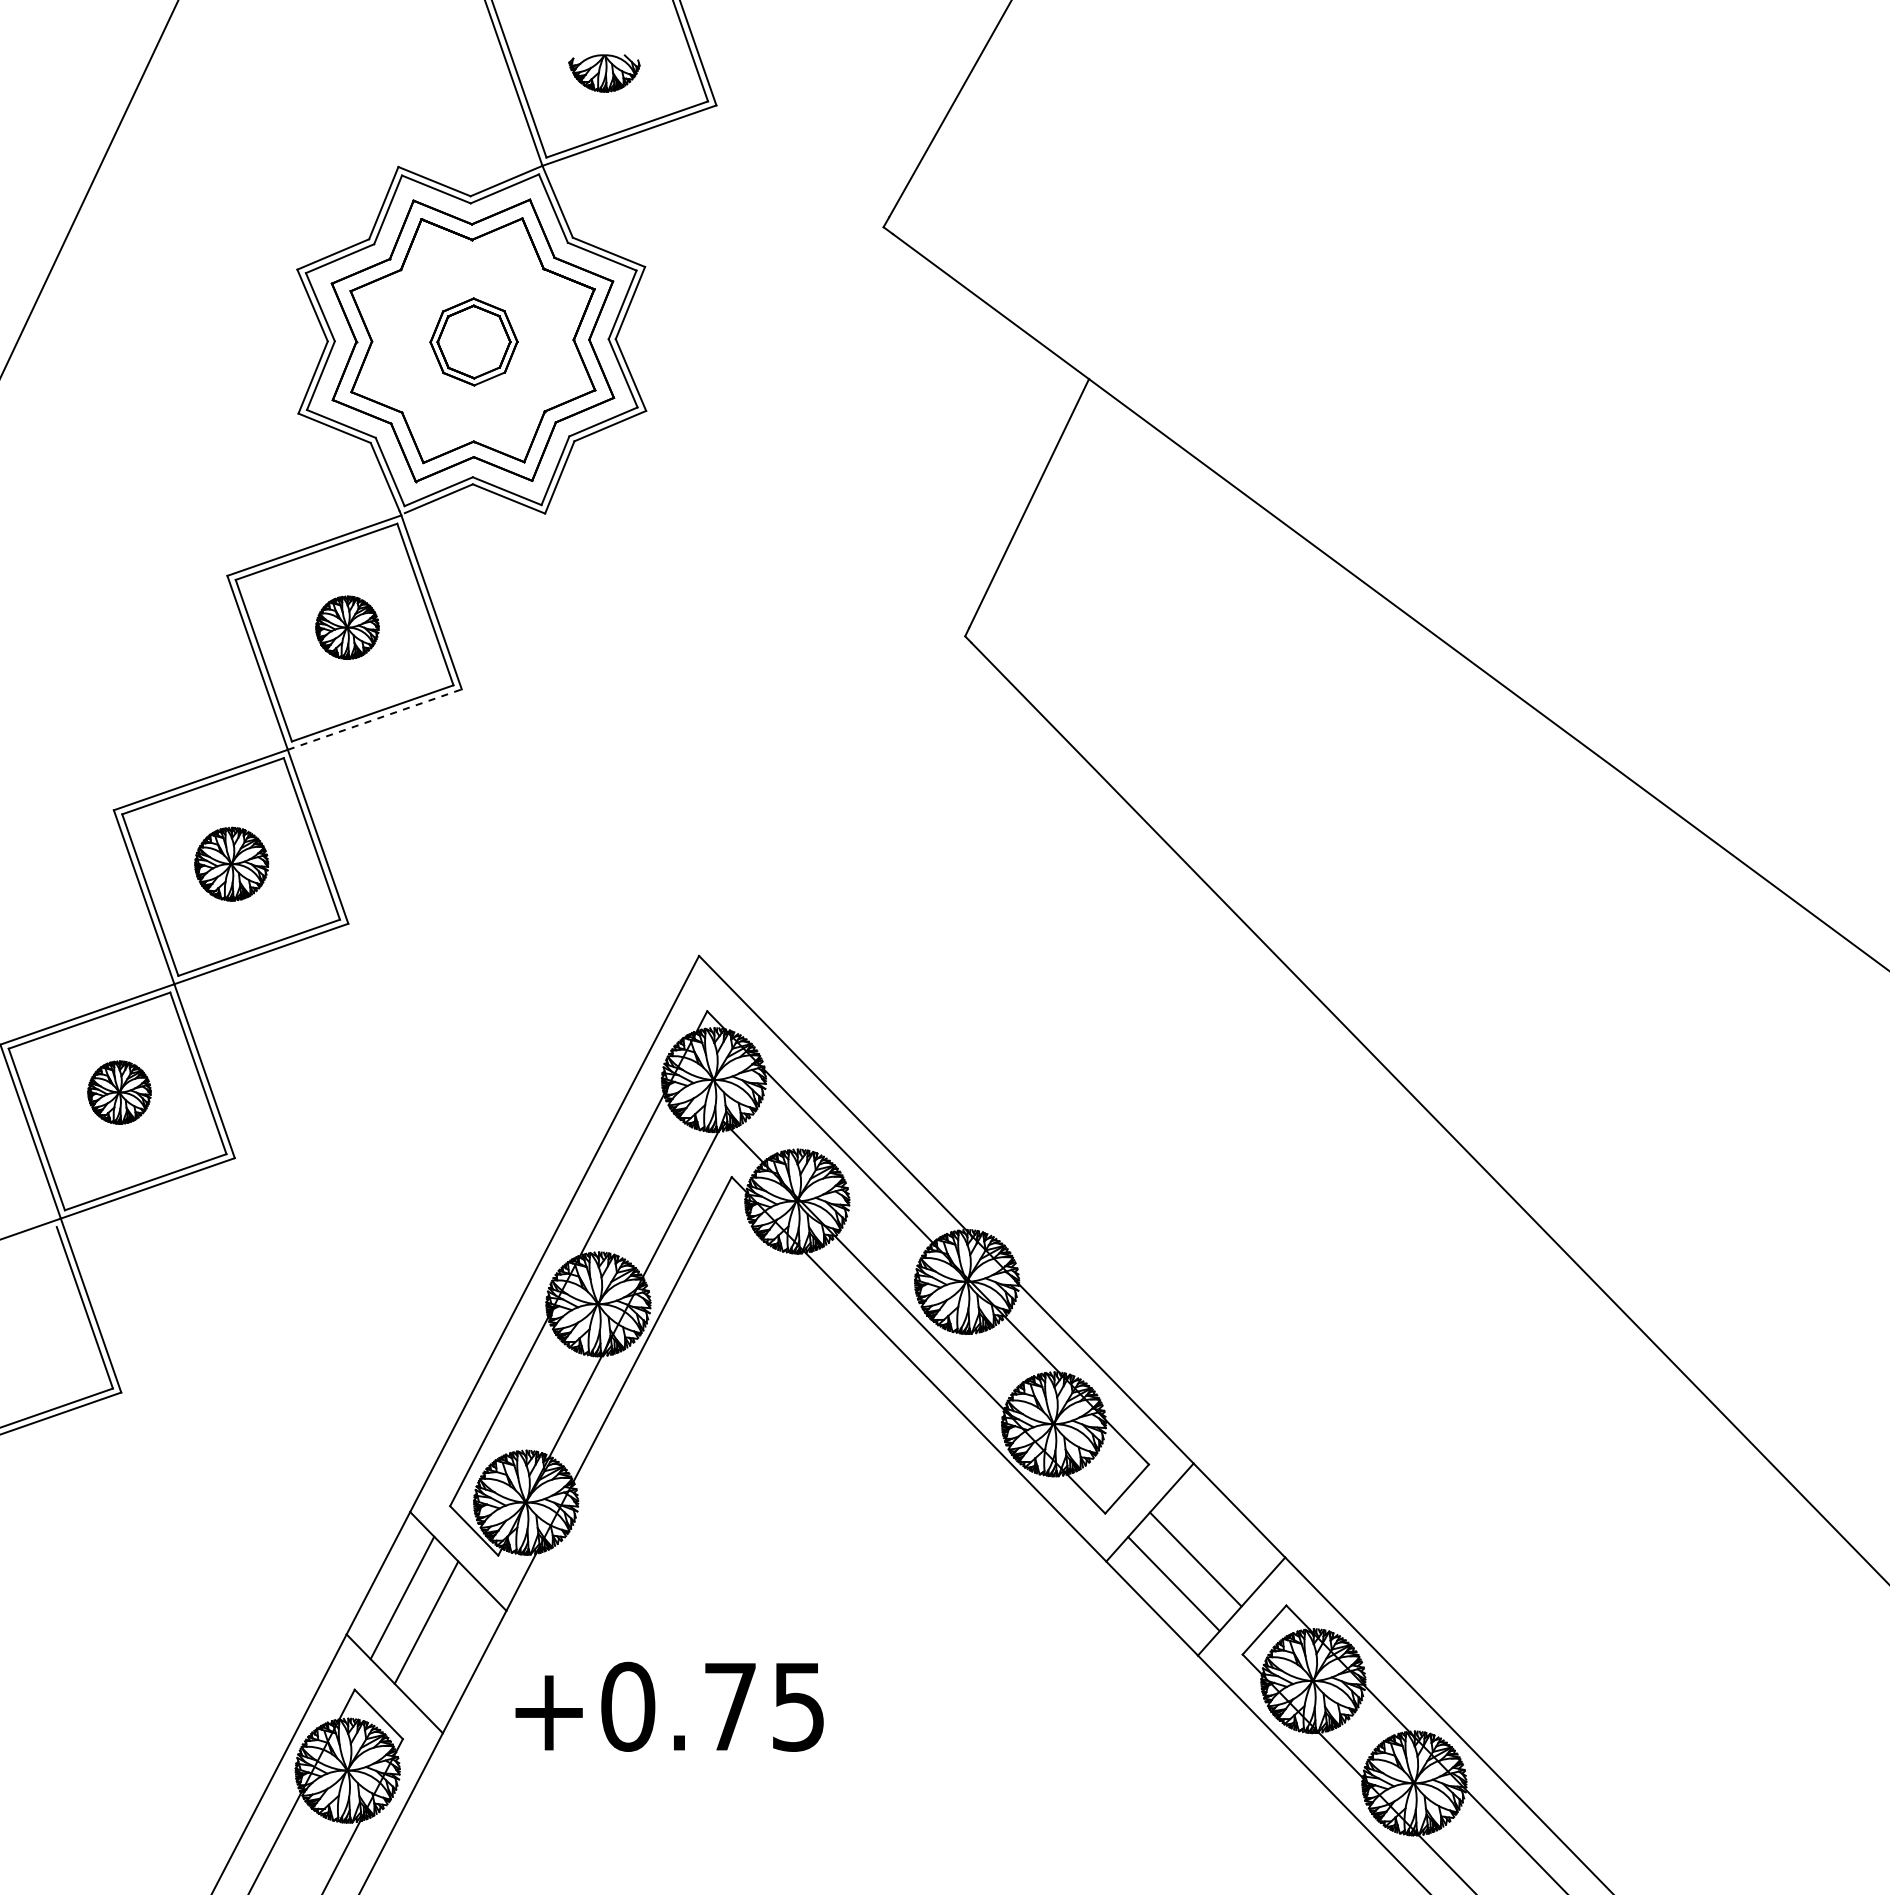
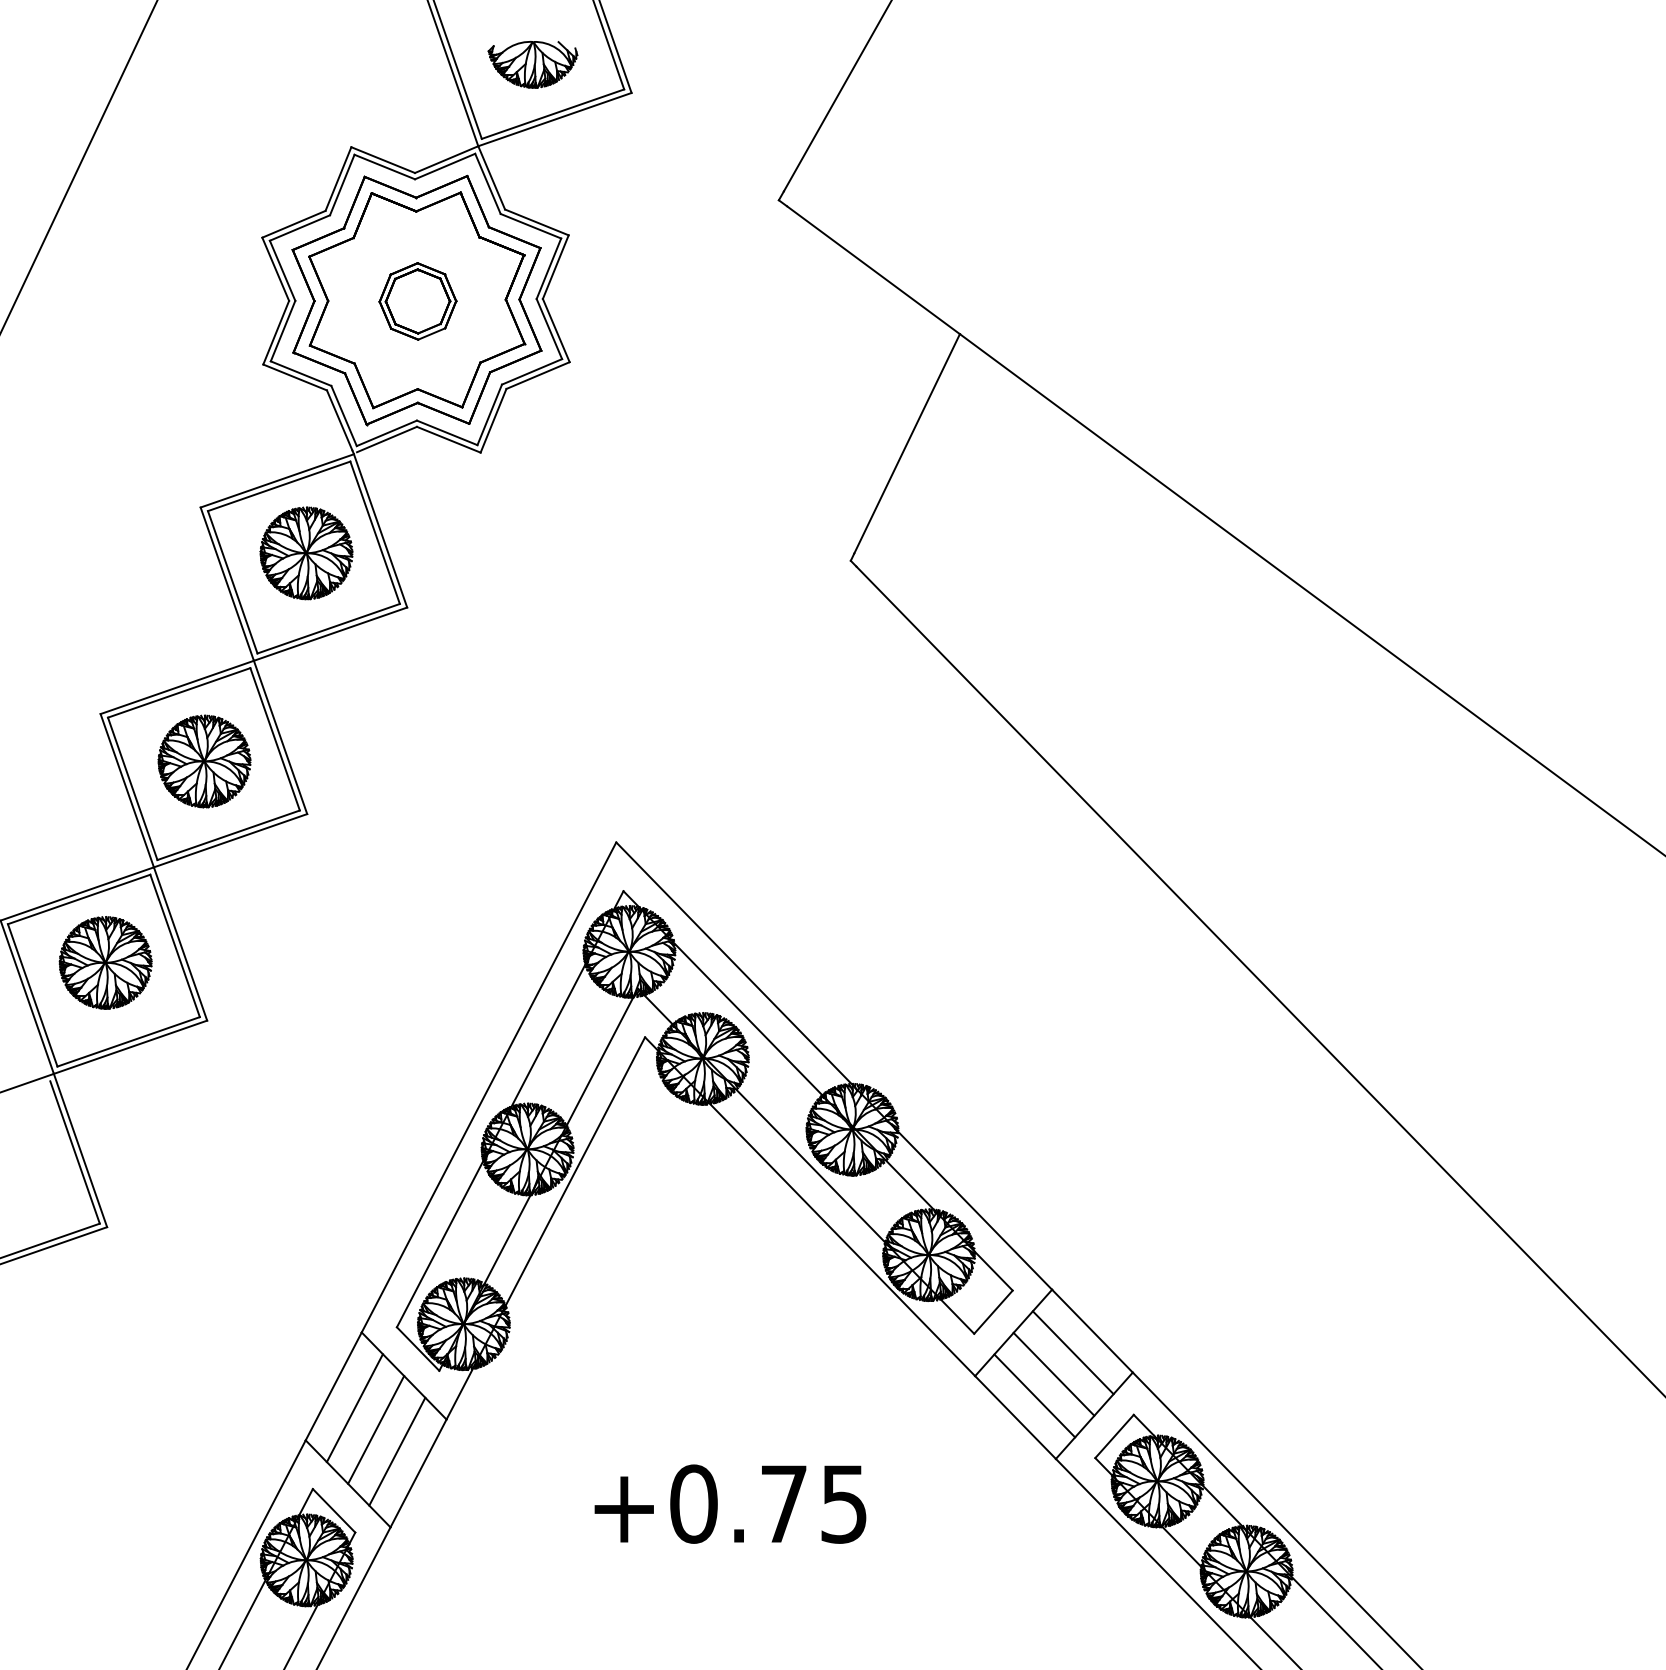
part: (604, 73) -> (532, 64), size x1.43
part: (347, 627) -> (306, 553), size x1.67
line: (375, 719) -> (331, 634), dashed -> solid
part: (231, 864) -> (204, 761), size x1.43
part: (119, 1092) -> (105, 962), size x1.67
line: (1217, 1535) -> (1073, 1353), added
line: (450, 1647) -> (397, 1451), added
text: (669, 1706) -> (730, 1503), moved

